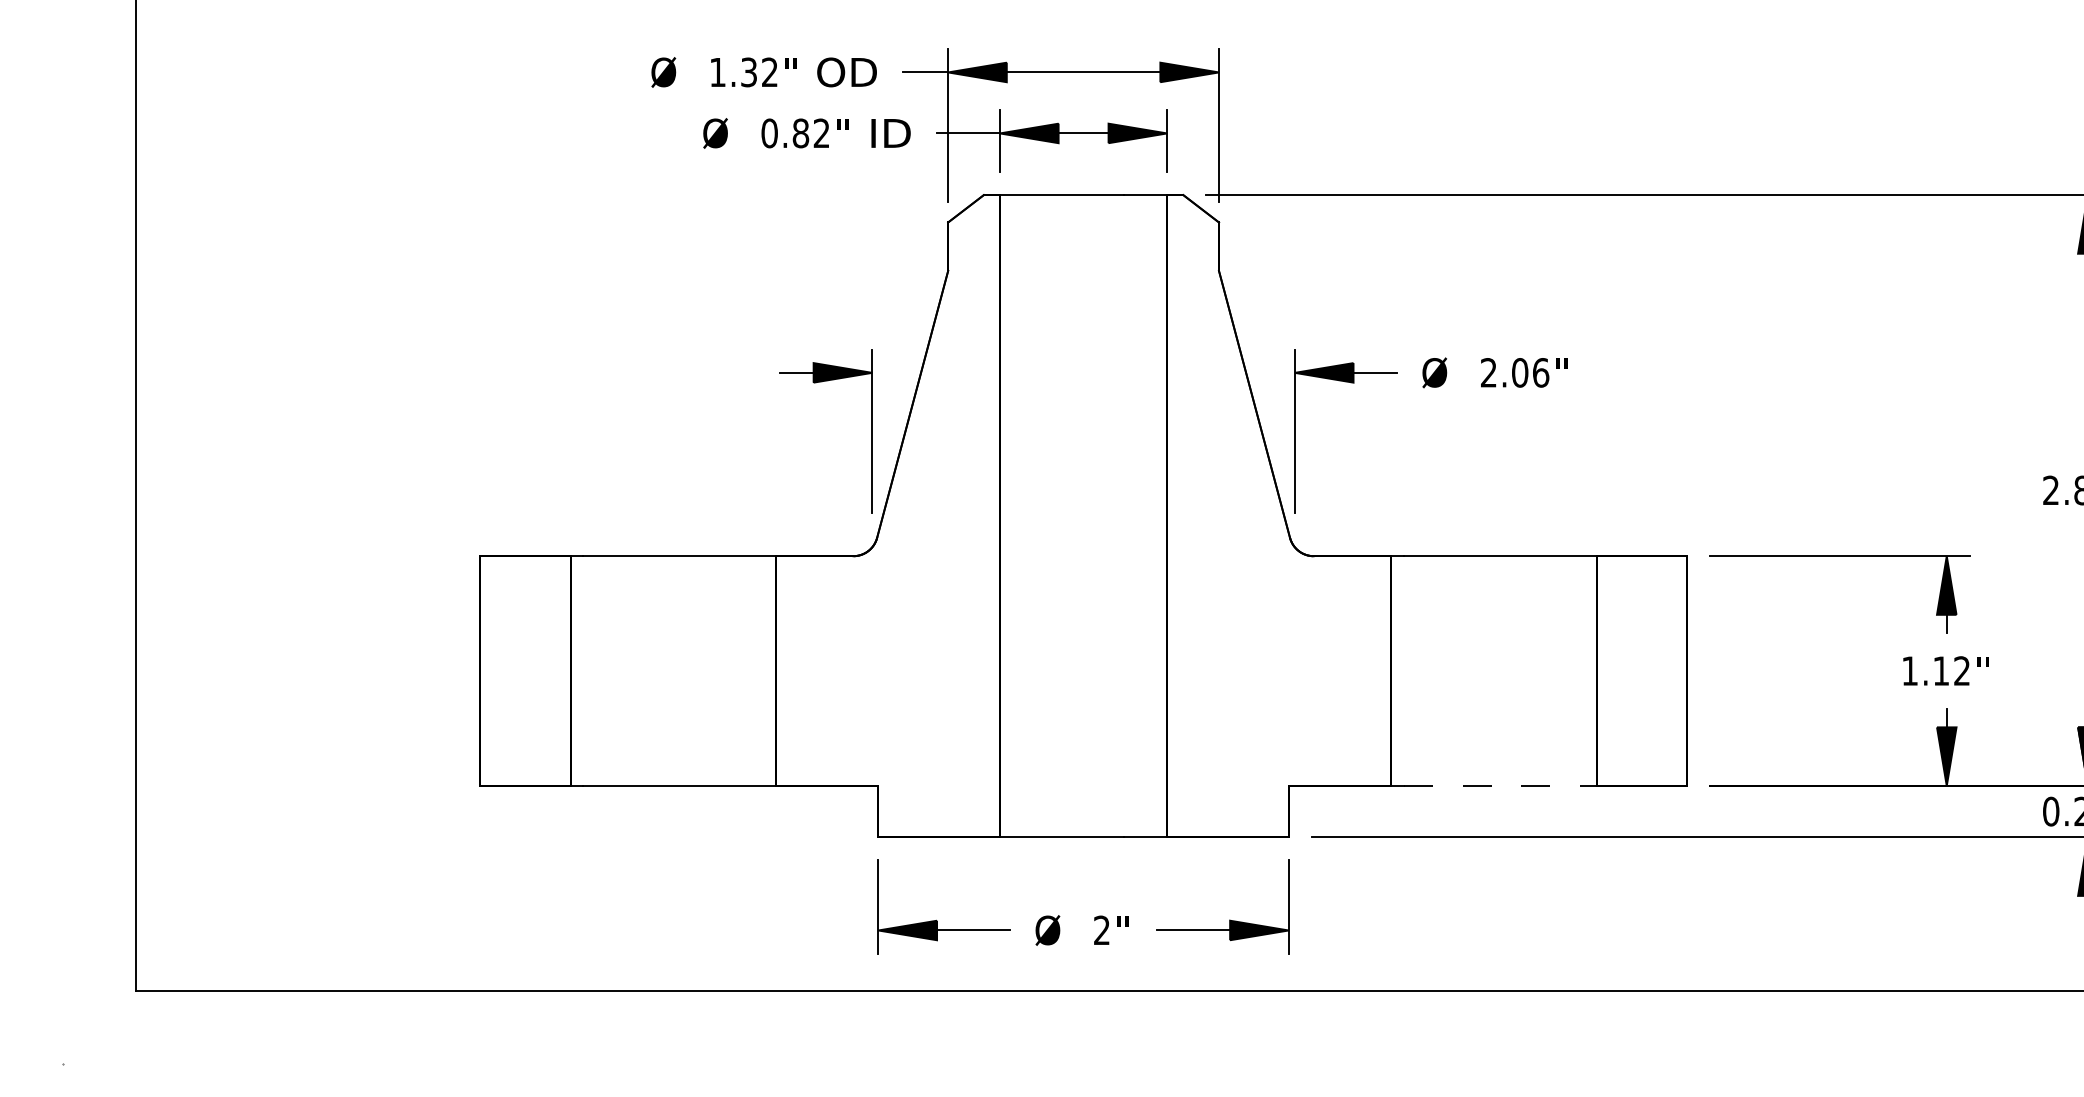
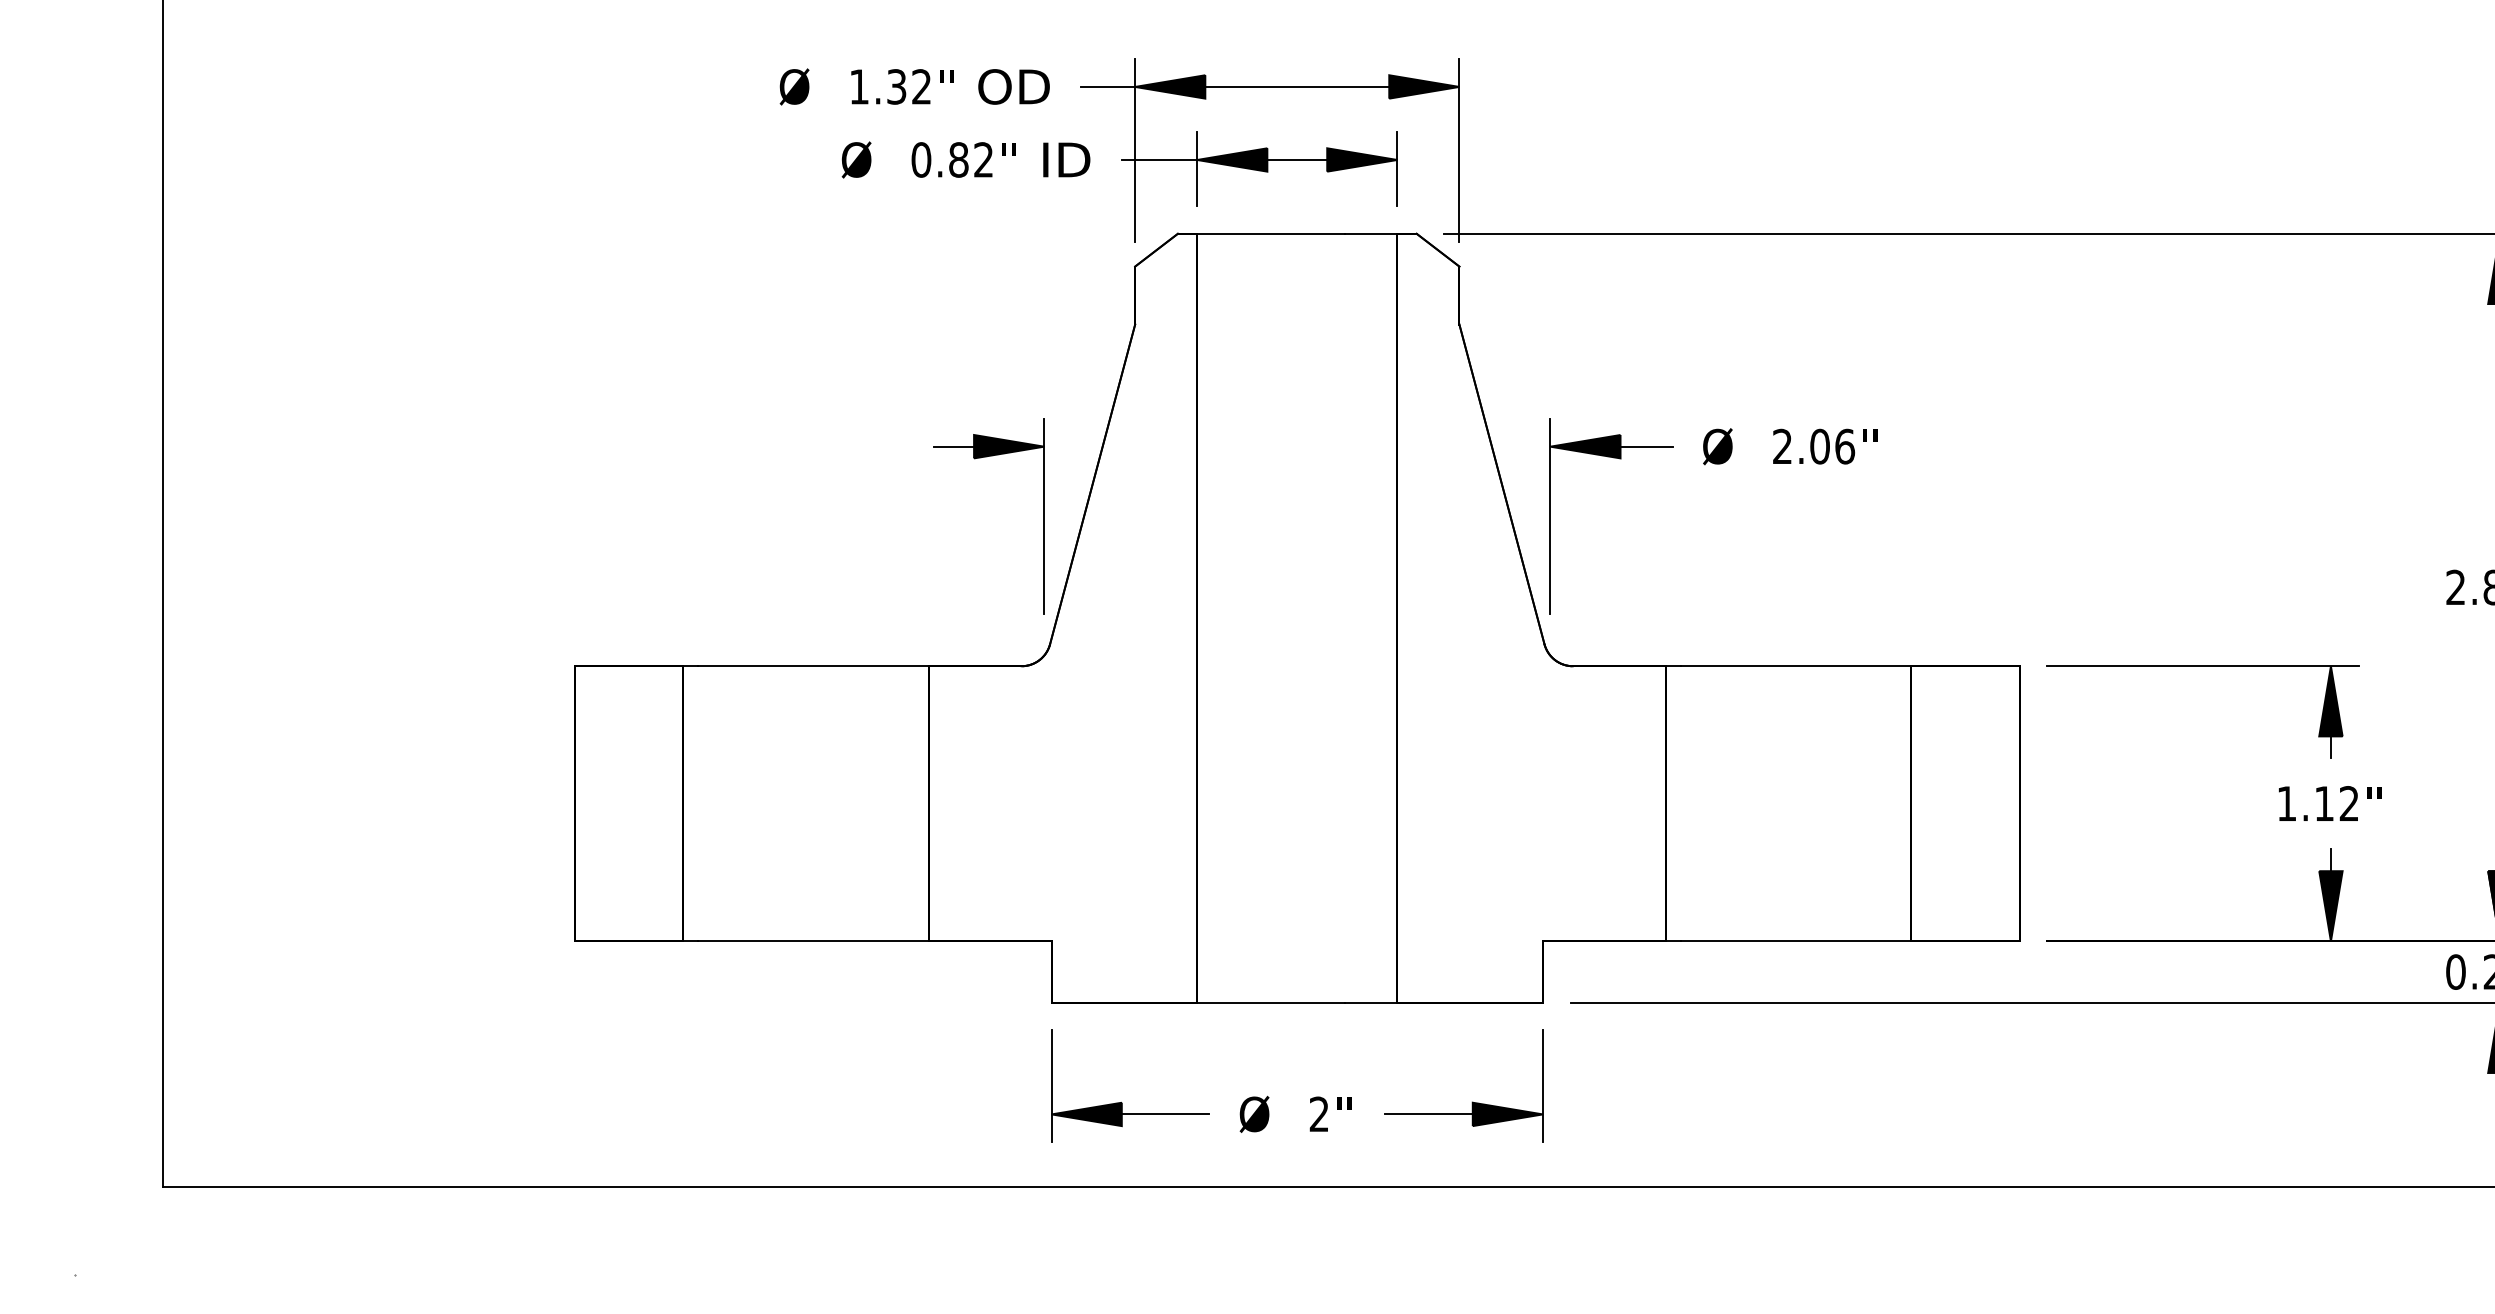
line: (1500, 786) -> (1796, 941), dashed -> solid

